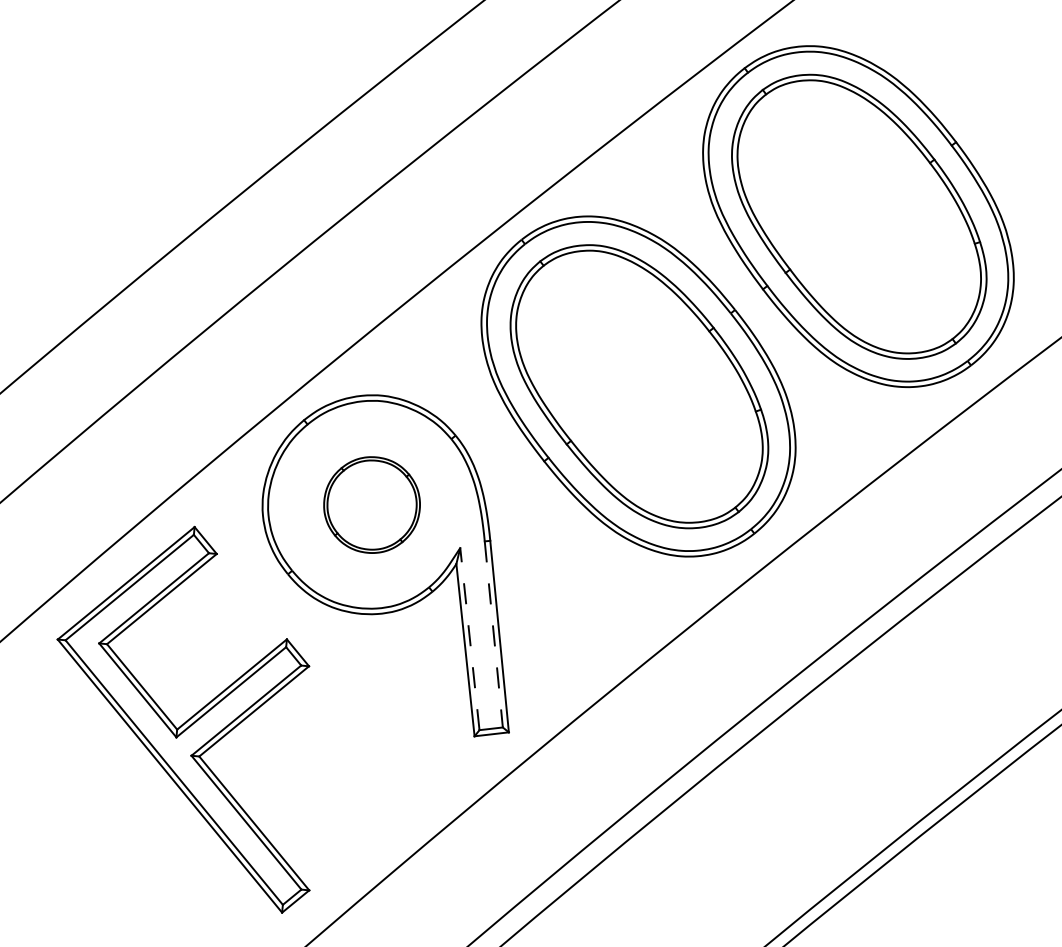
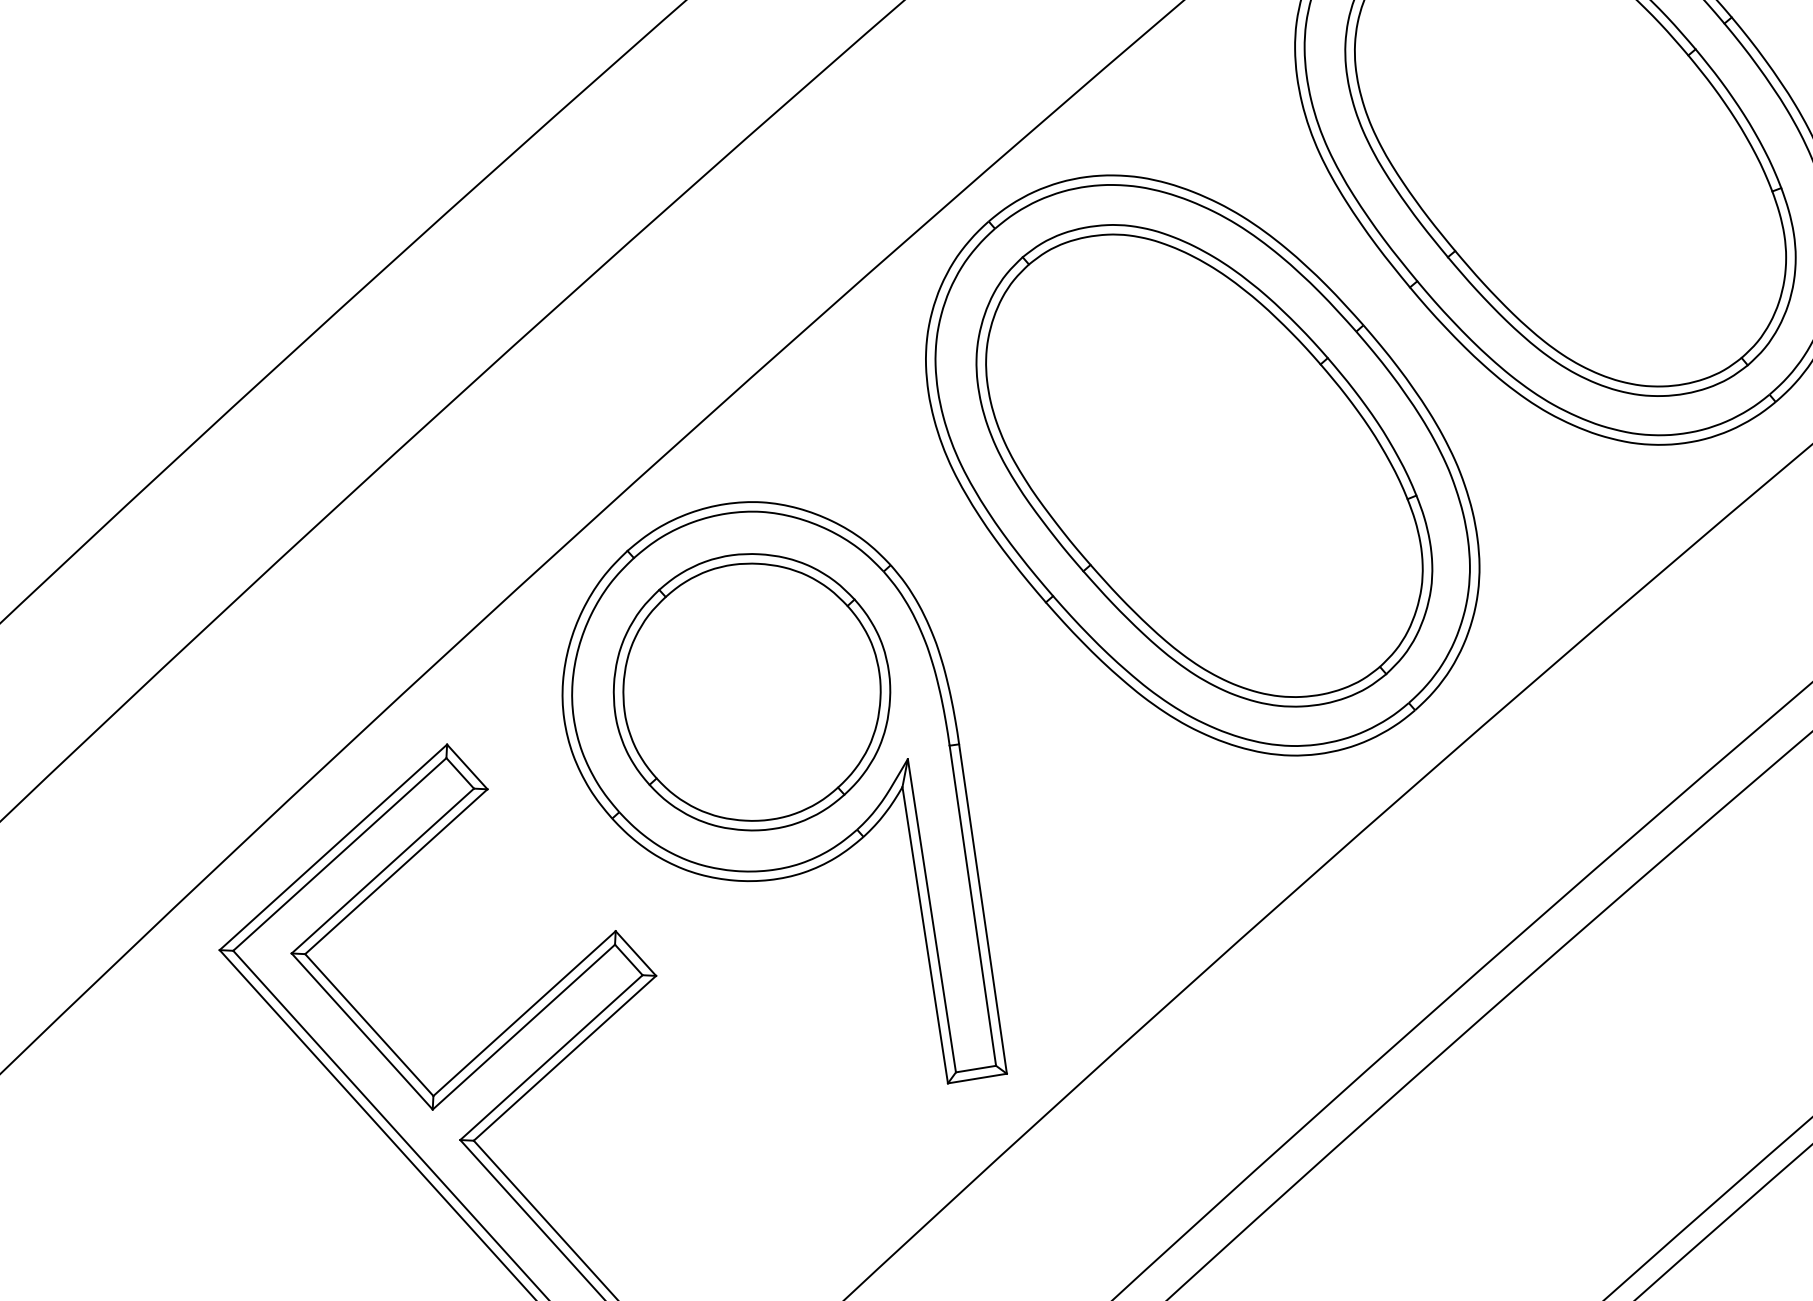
part: (371, 504) -> (750, 691), size x1.67
line: (493, 634) -> (972, 905), dashed -> solid
line: (469, 639) -> (931, 916), dashed -> solid

